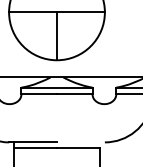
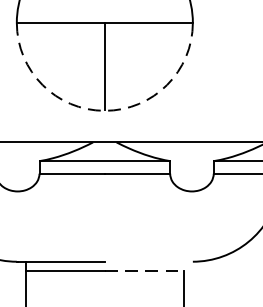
arc: (57, 60) -> (105, 111), solid -> dashed
line: (78, 147) -> (144, 271), solid -> dashed

